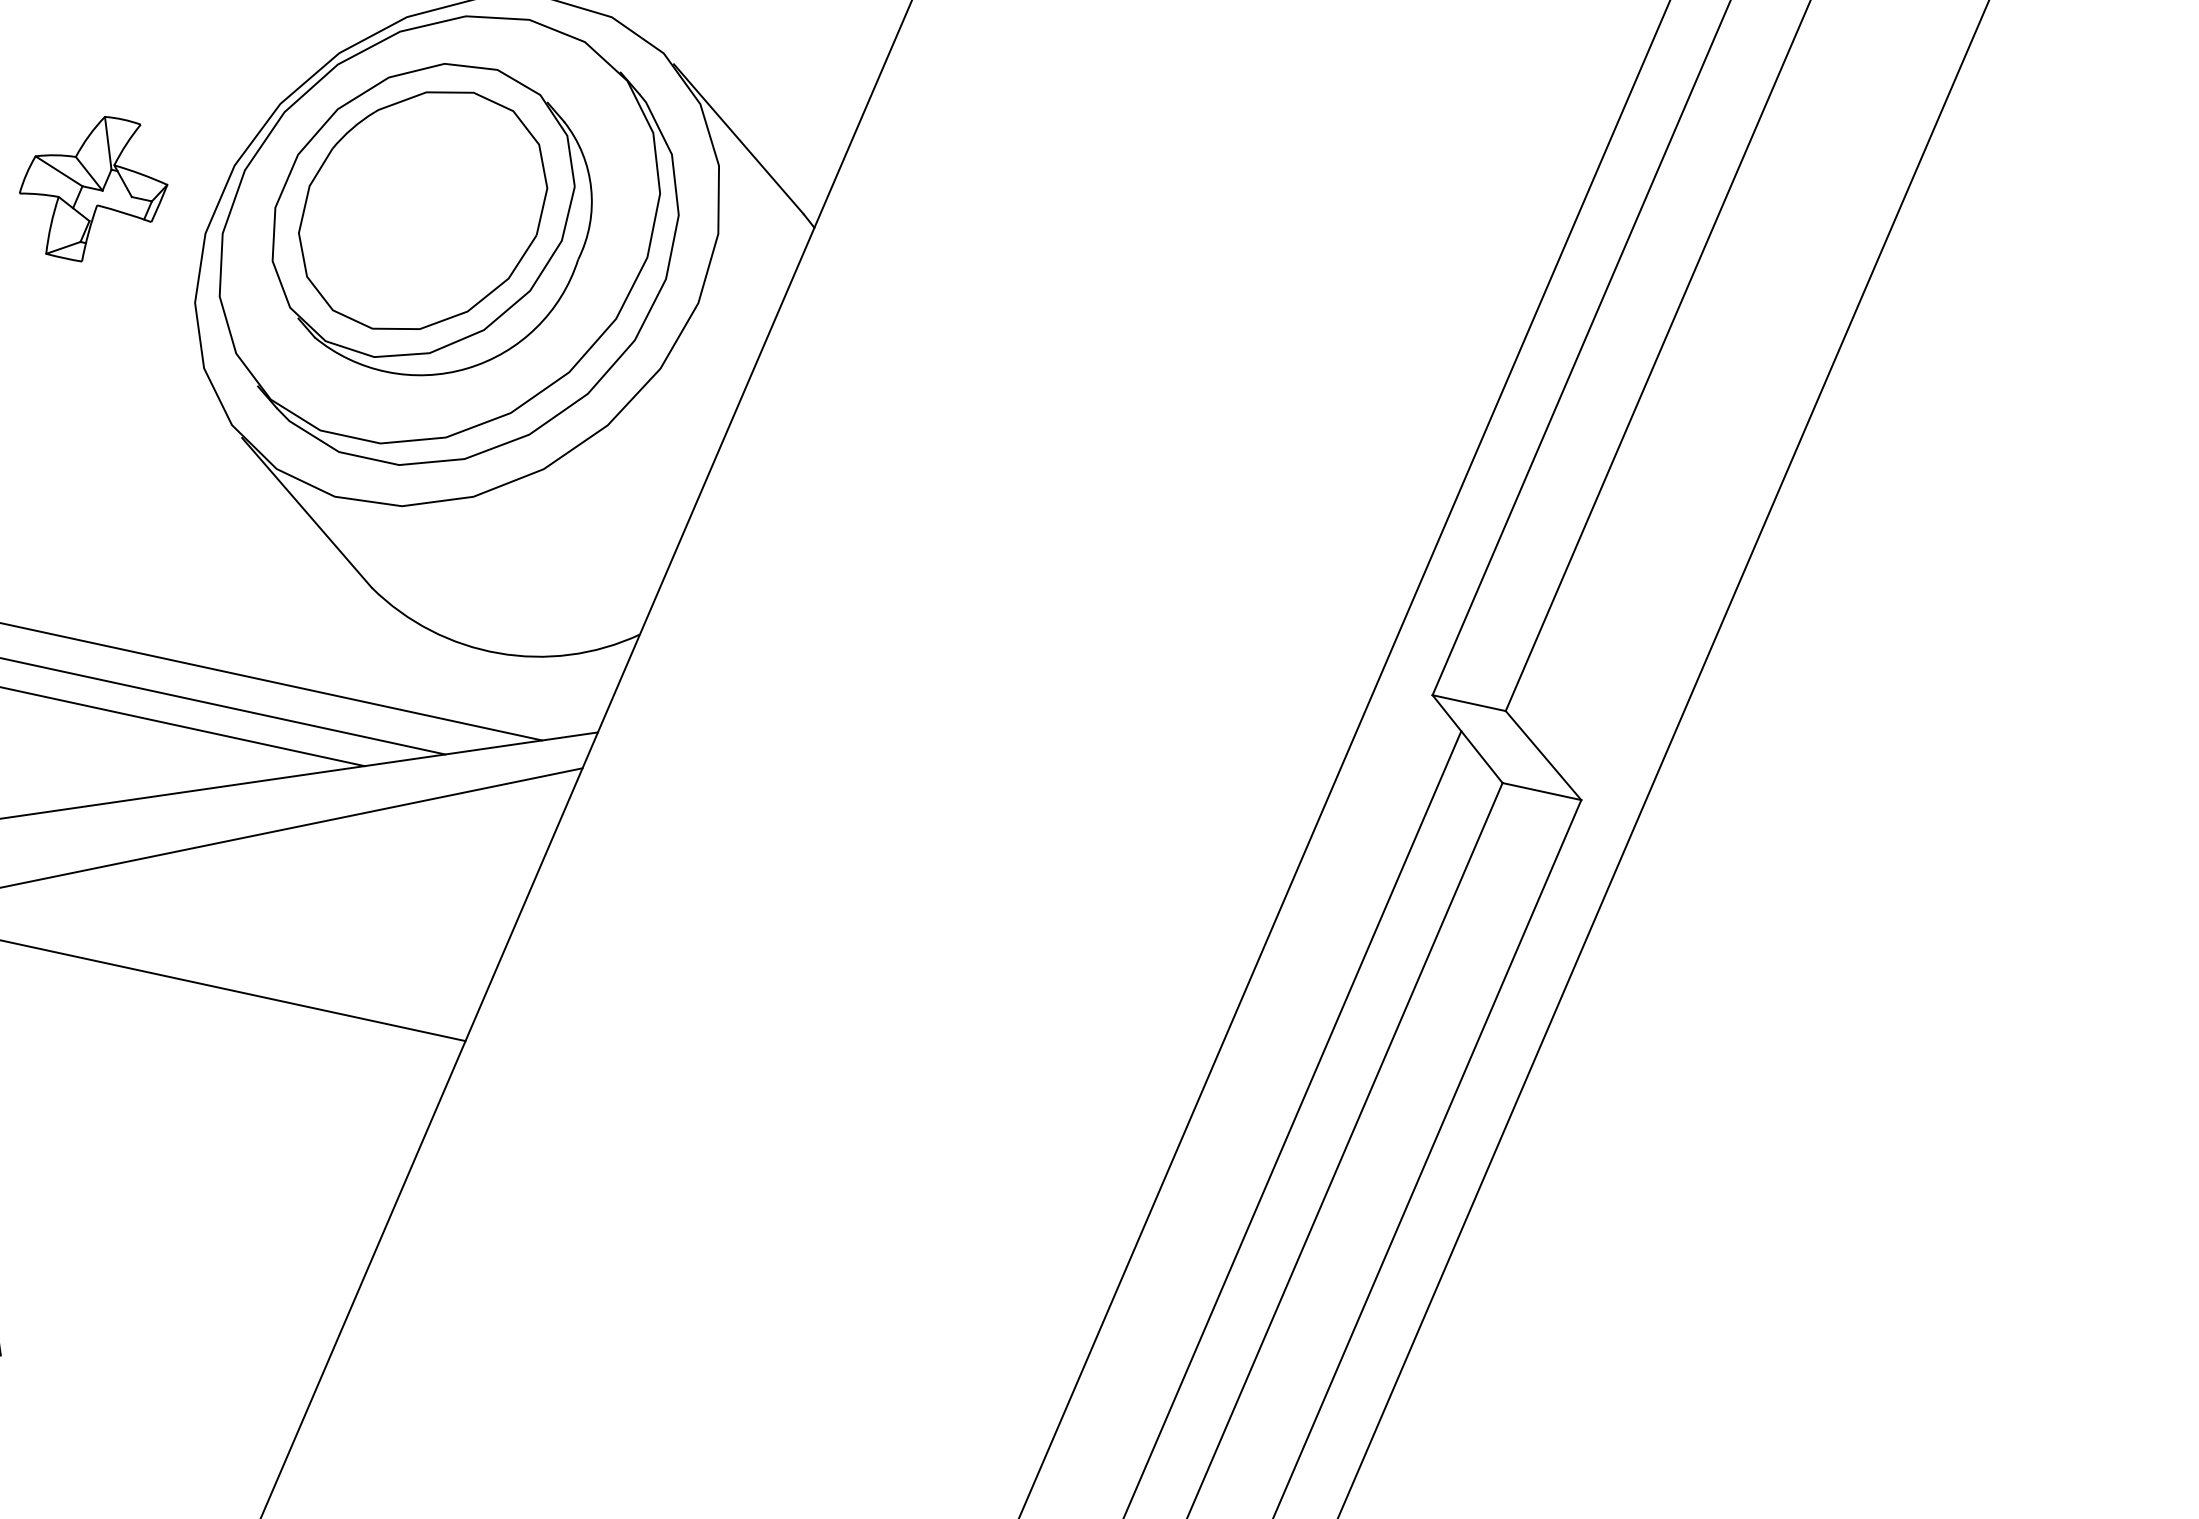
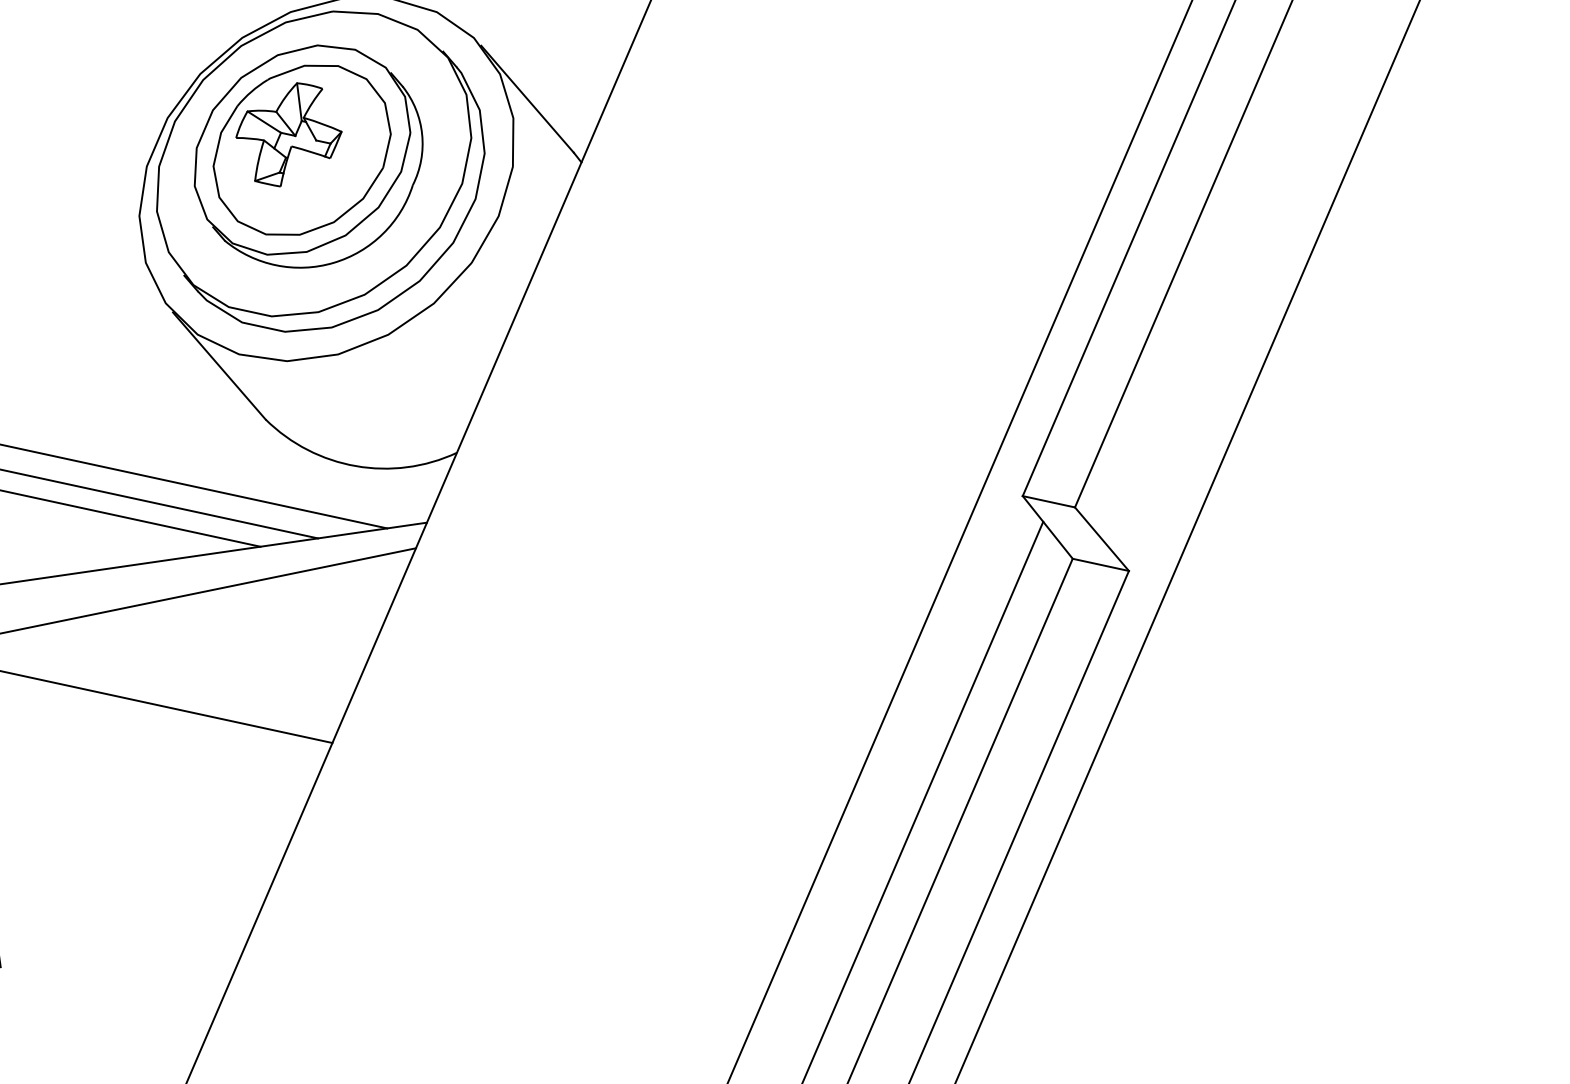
part: (92, 188) -> (288, 134), moved

